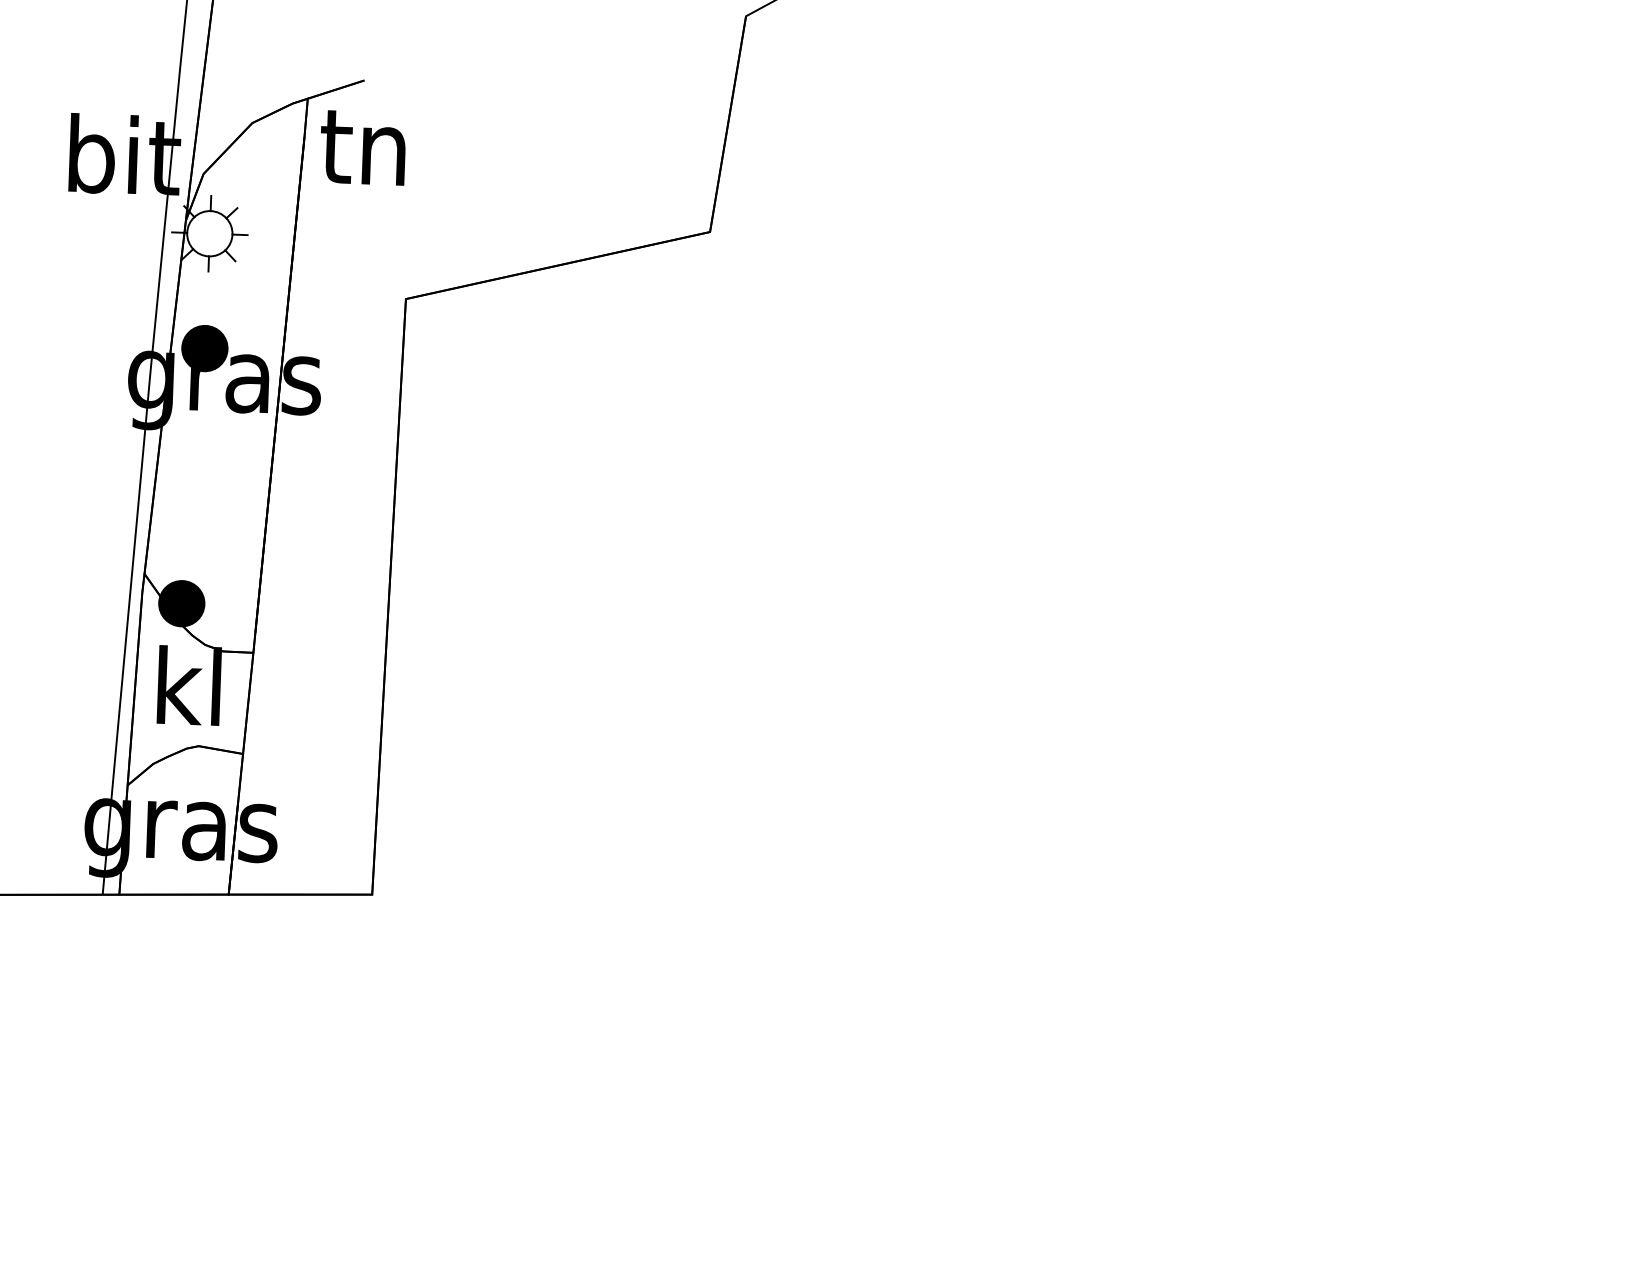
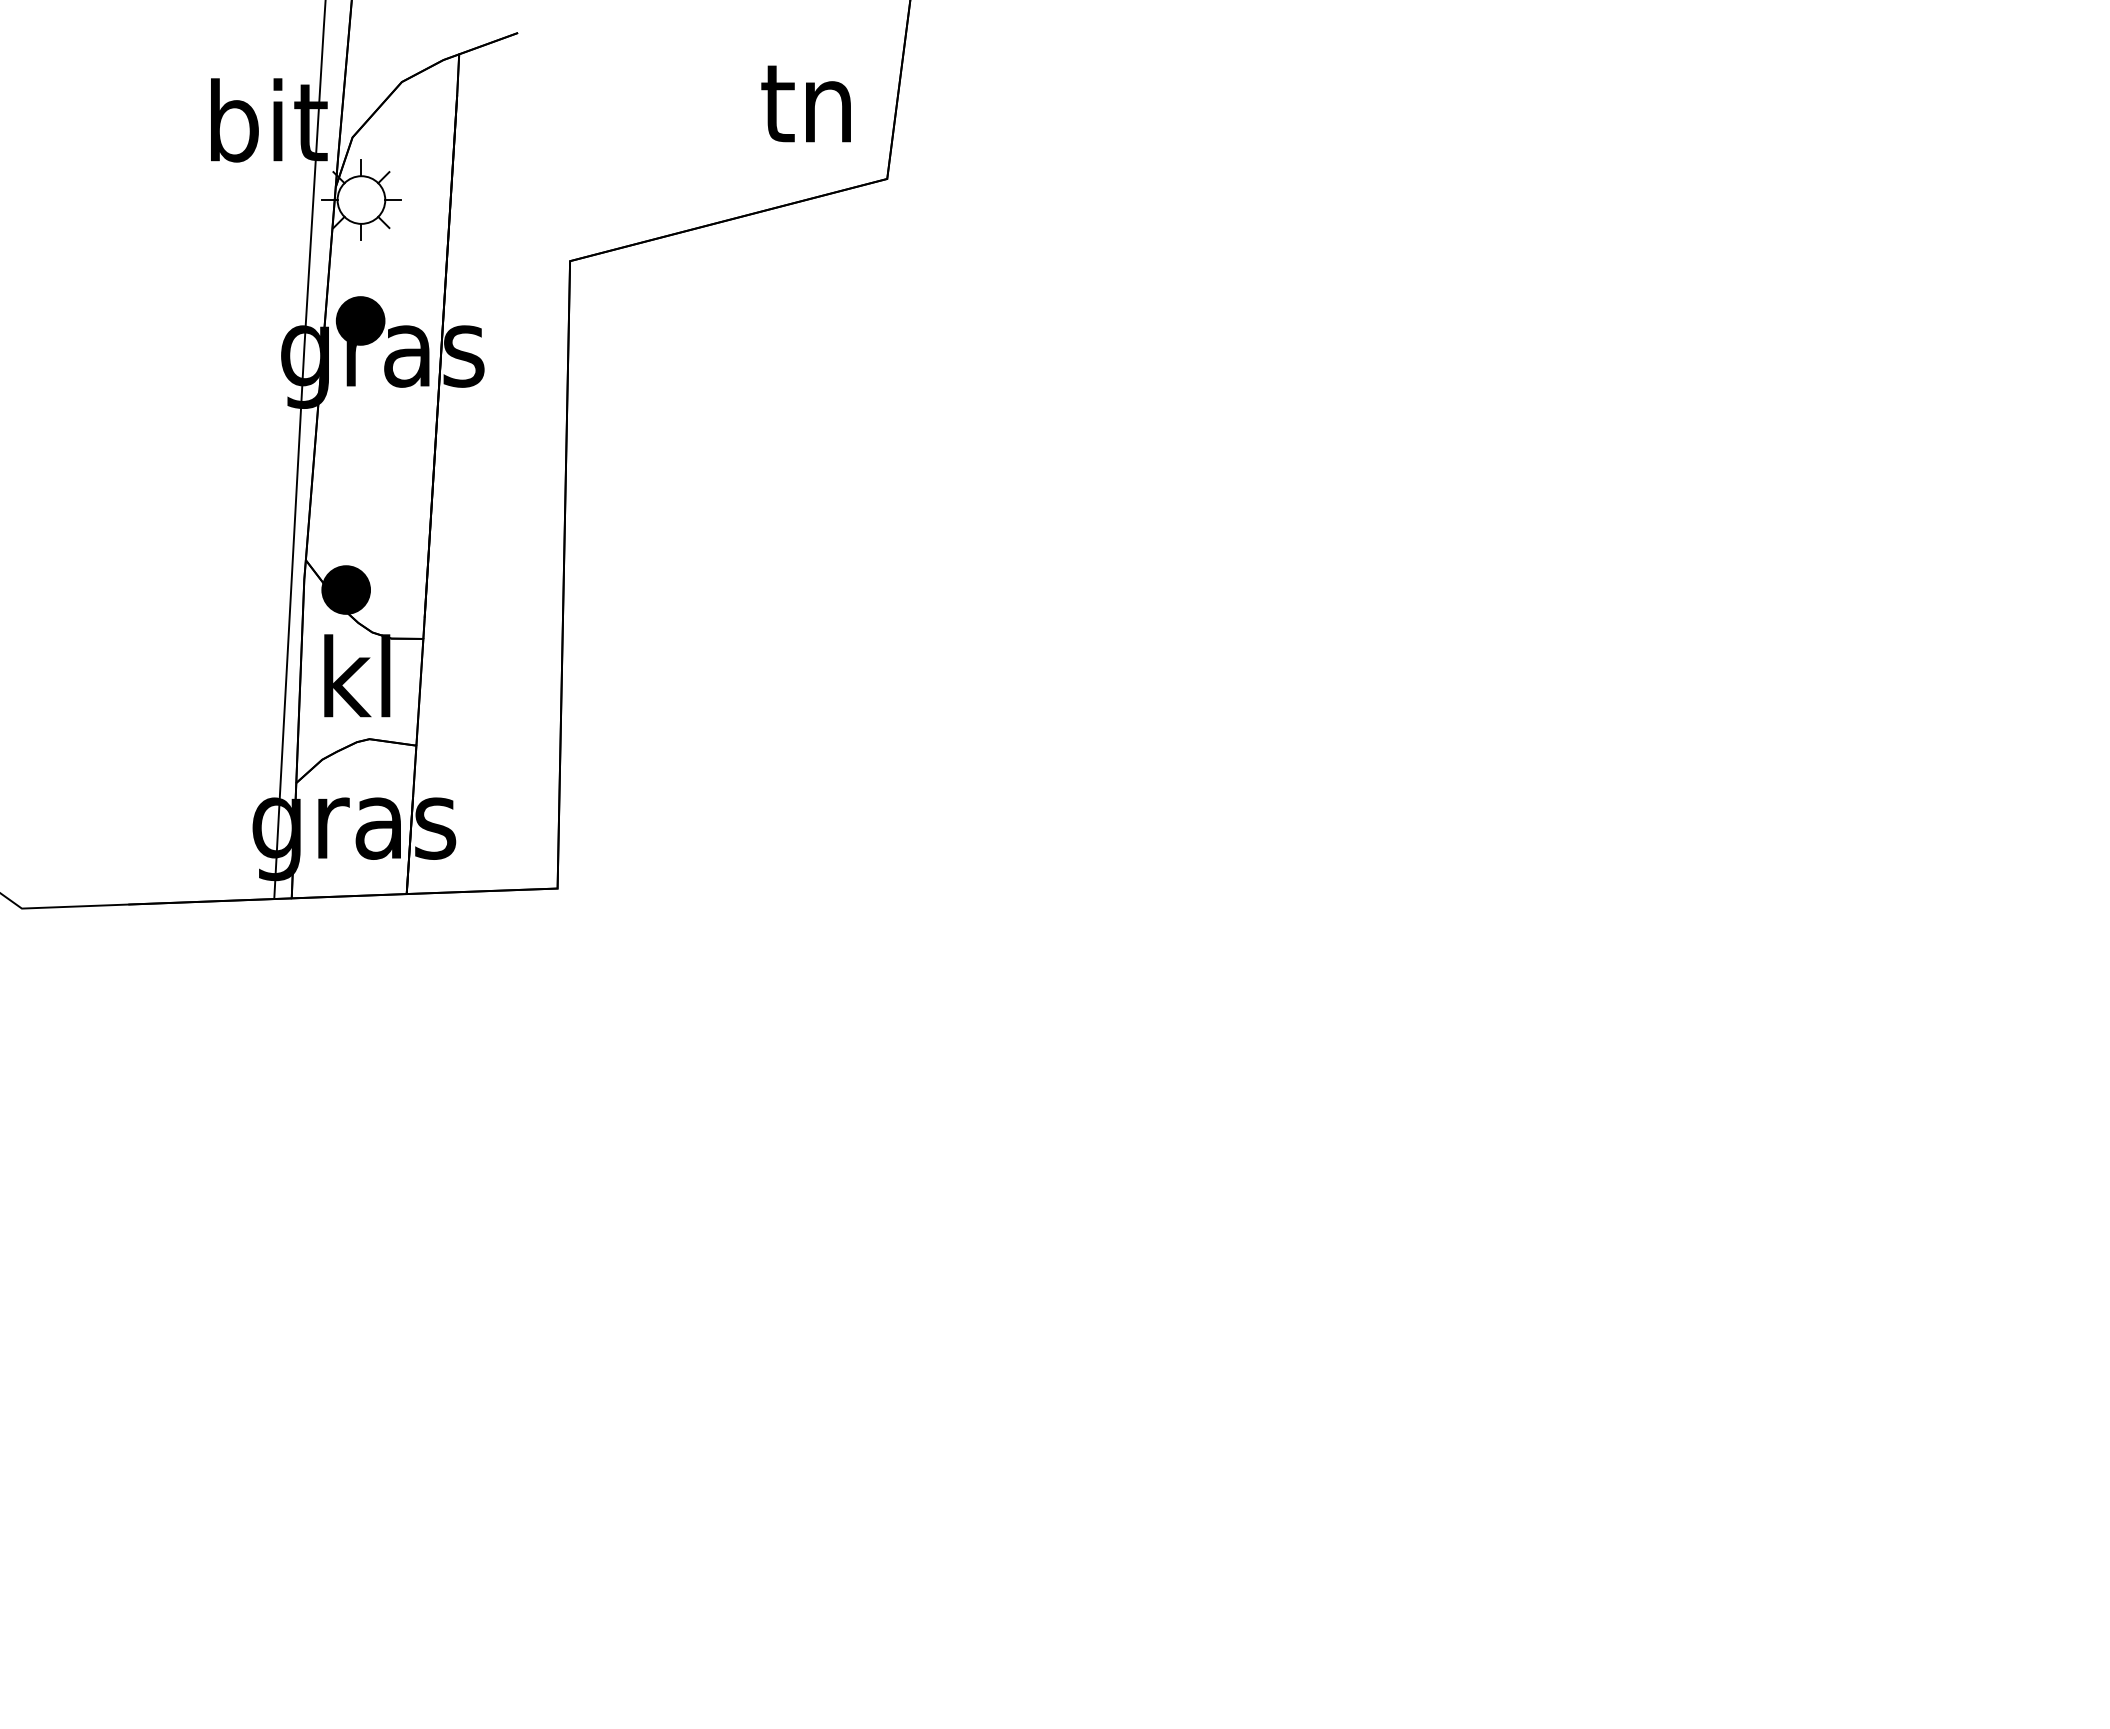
text: (362, 147) -> (805, 103), moved

